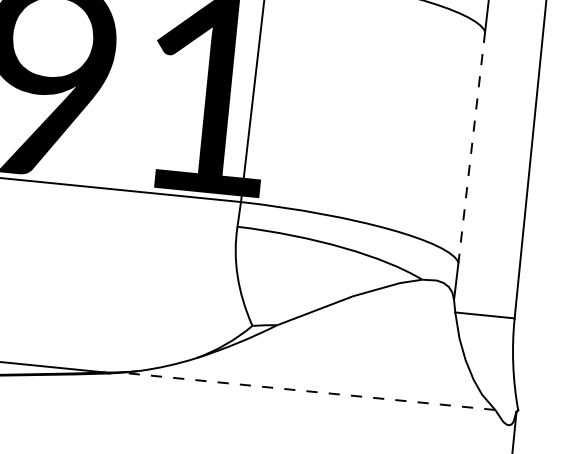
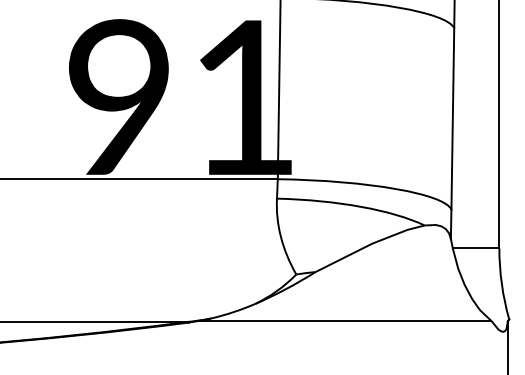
line: (471, 146) -> (452, 118), dashed -> solid
line: (307, 391) -> (344, 321), dashed -> solid

